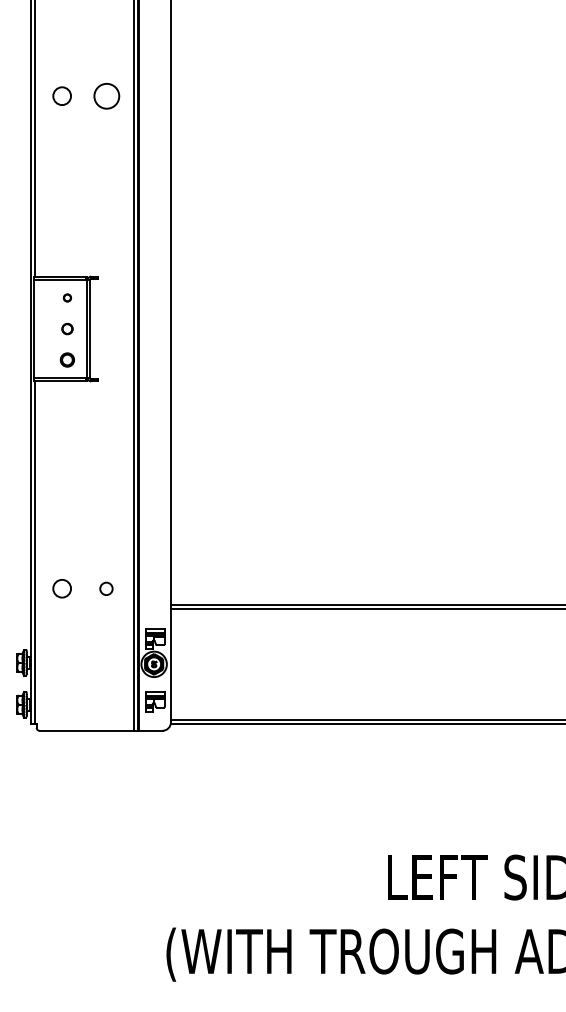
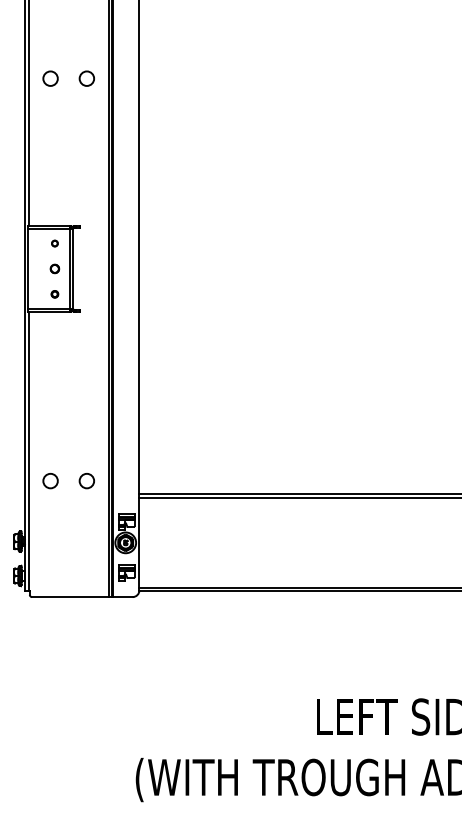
circle: (106, 95) -> (86, 78), size x0.71
part: (66, 360) -> (54, 294), size x0.62
circle: (106, 589) -> (86, 481), size x1.43

